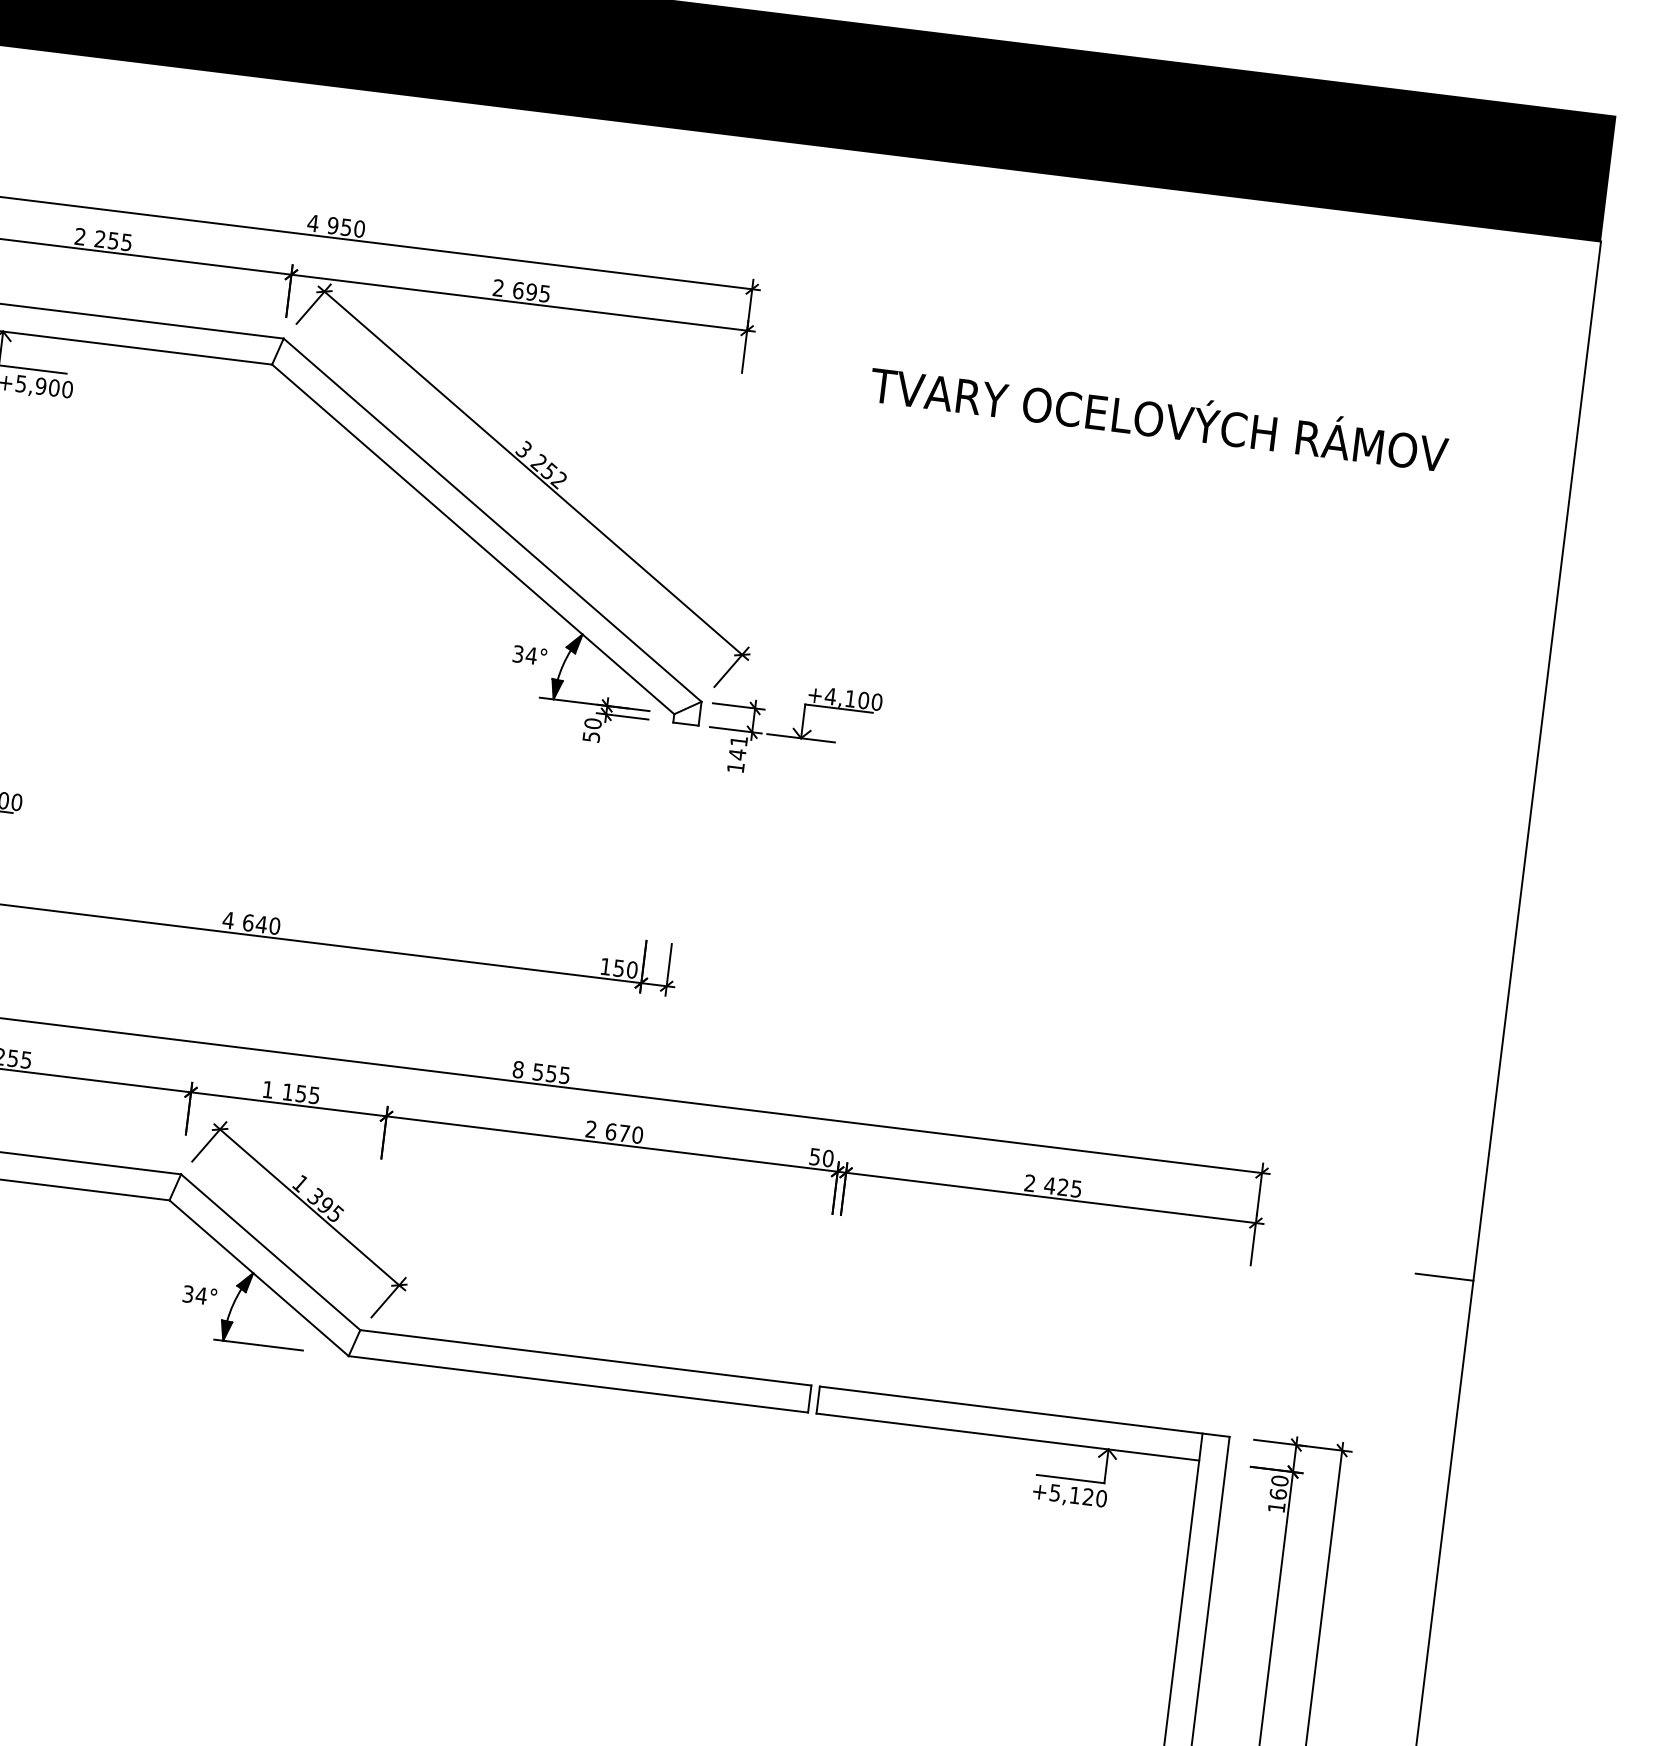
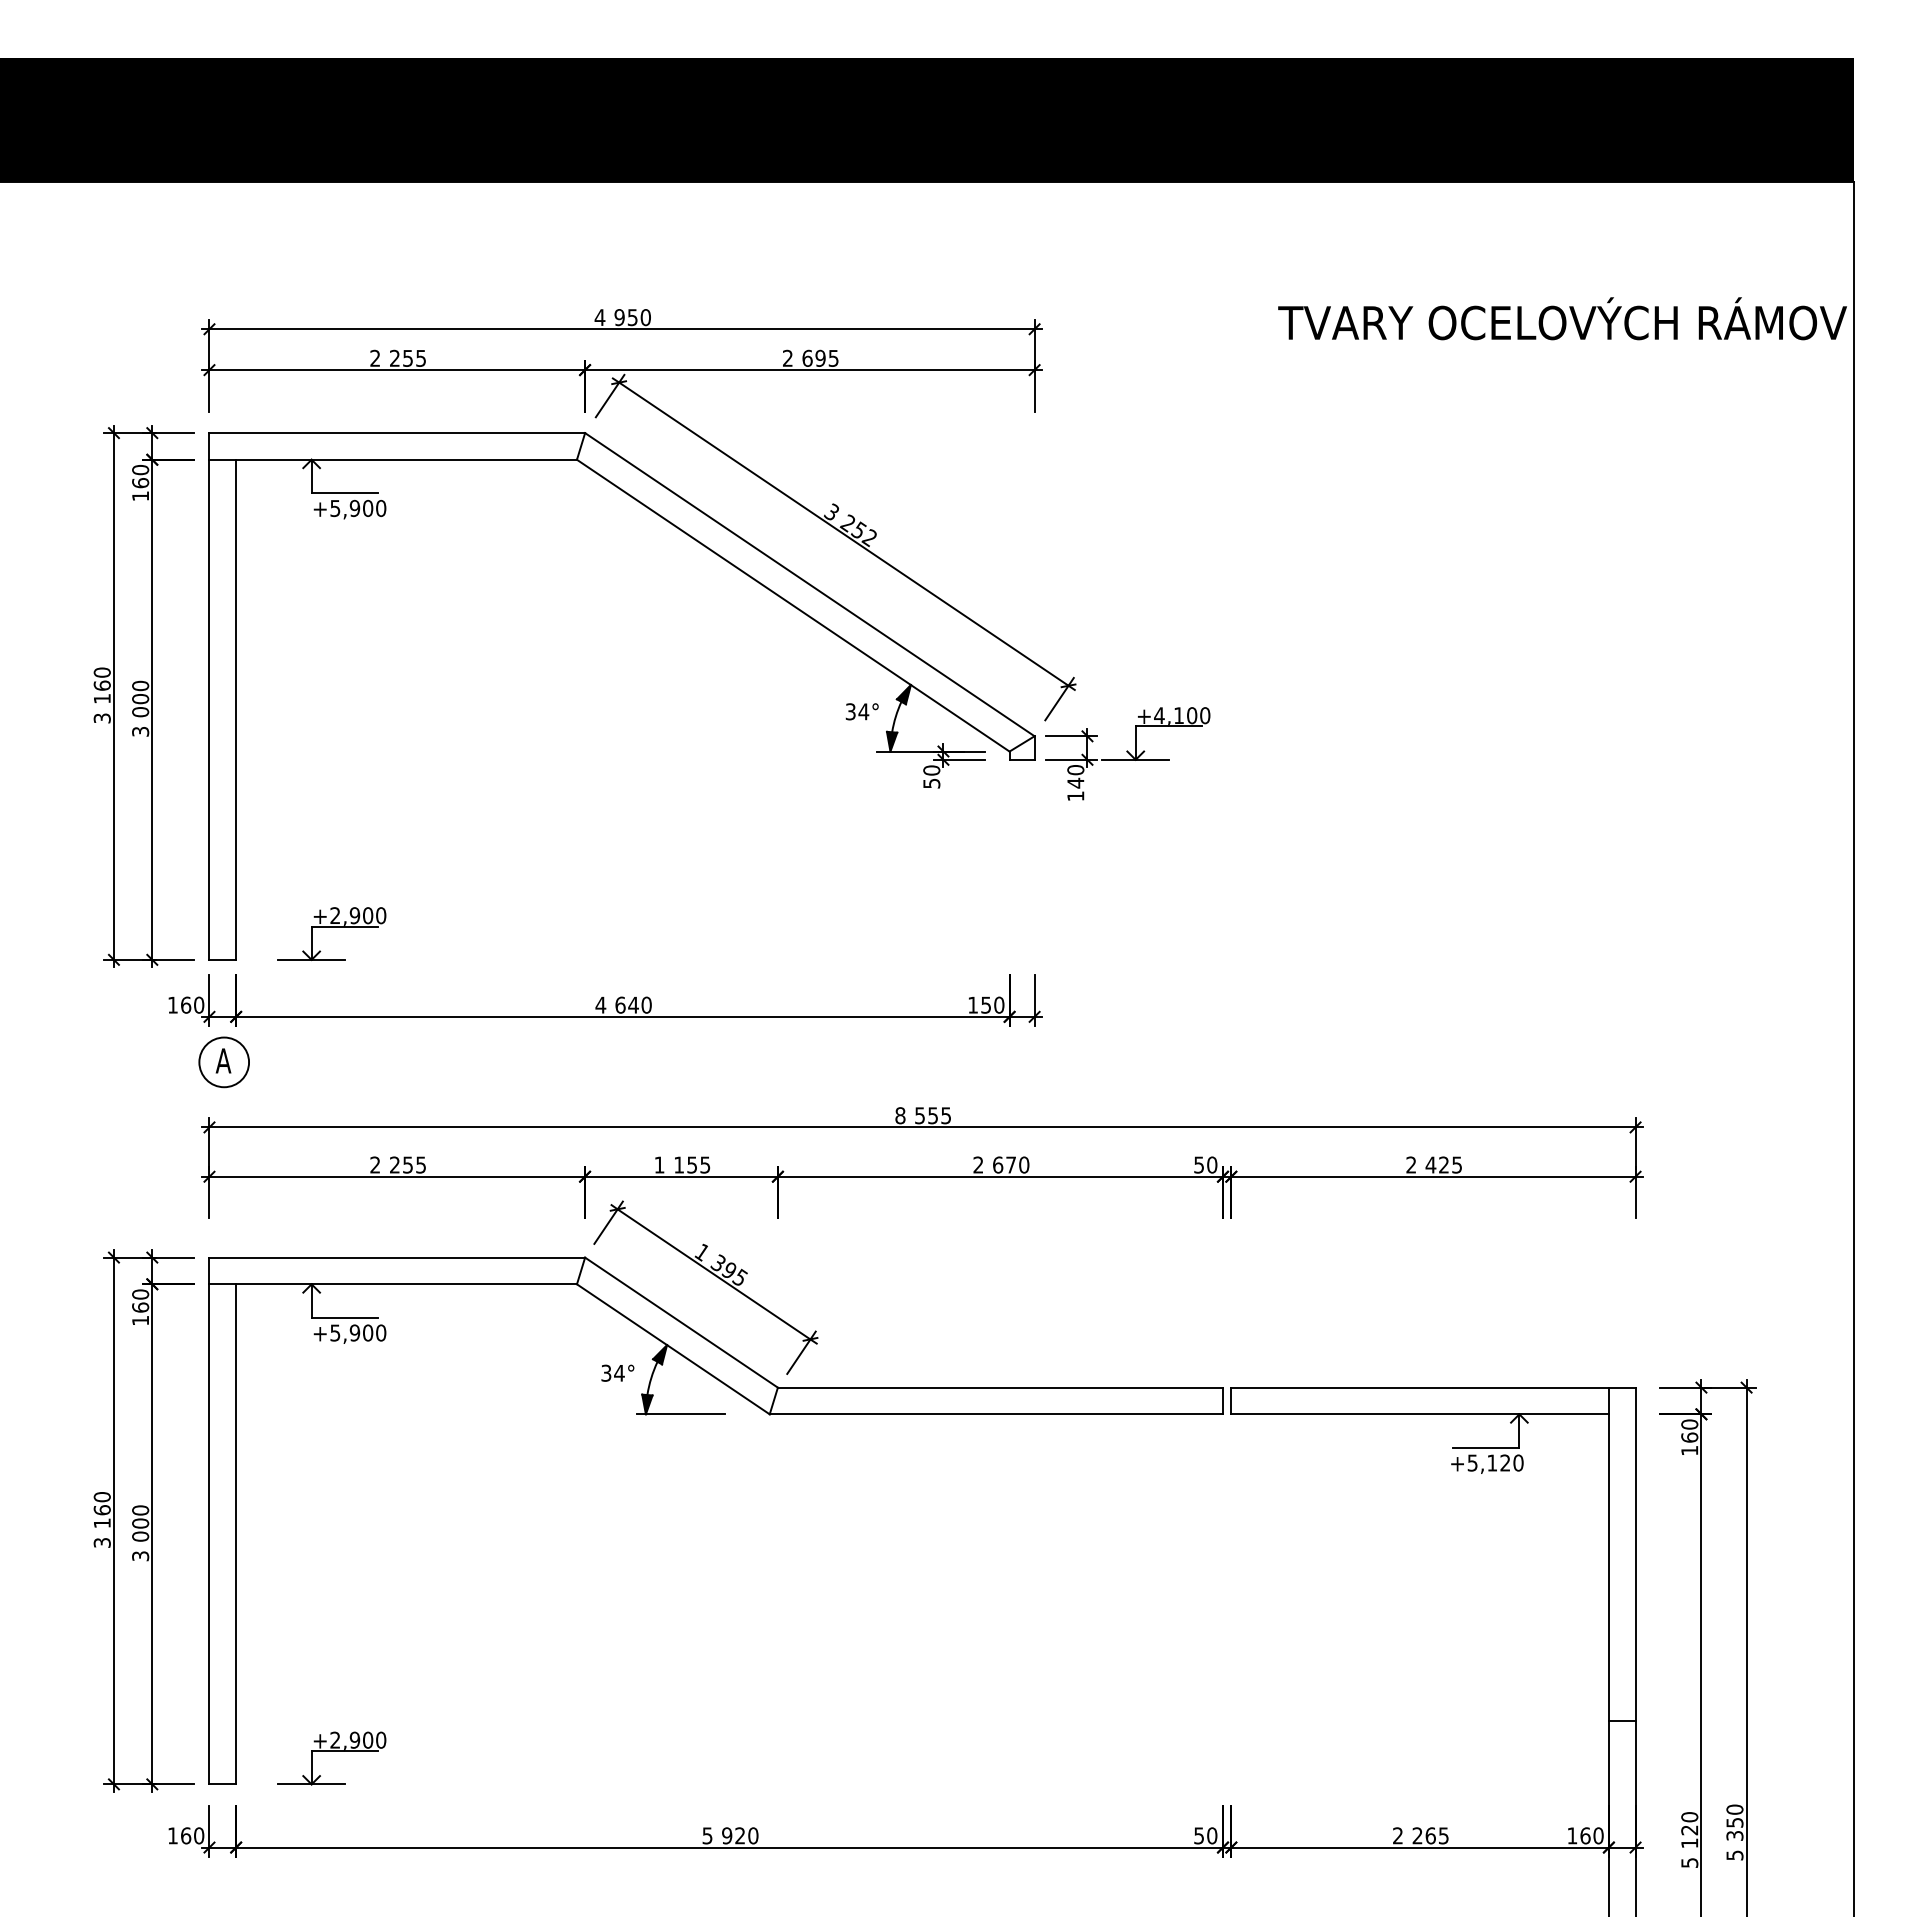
text: (1159, 415) -> (1562, 318), moved
text: (738, 741) -> (1075, 770), 141 -> 140
line: (1443, 1276) -> (1824, 1206), removed

